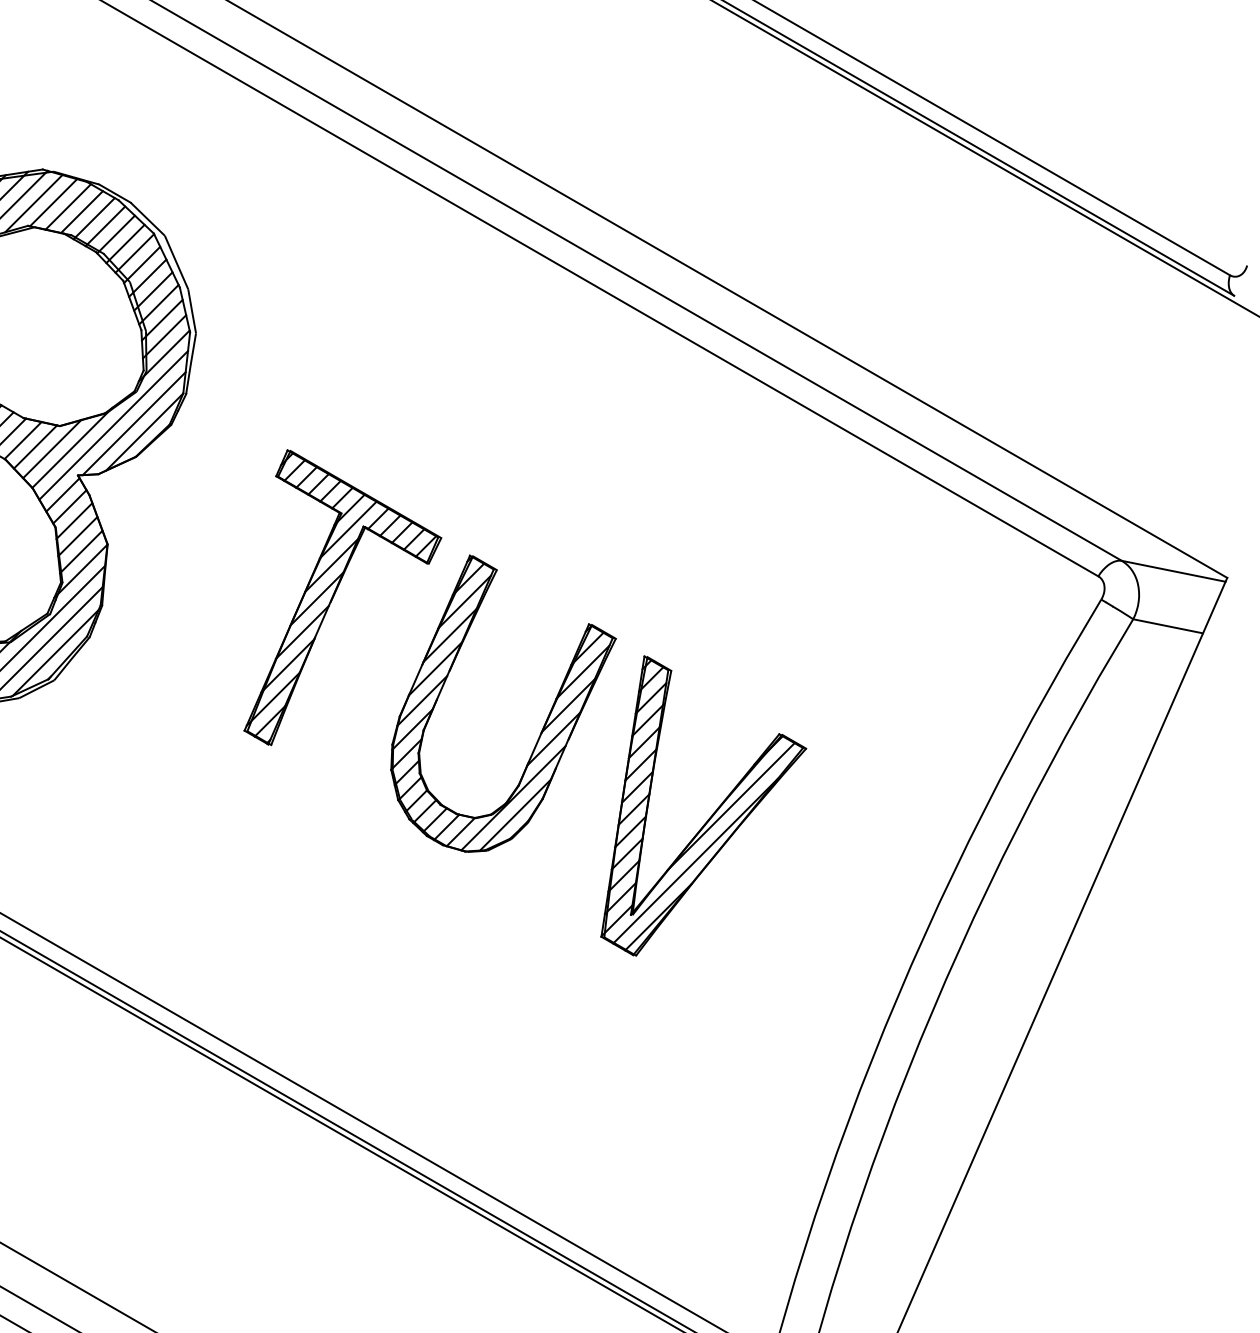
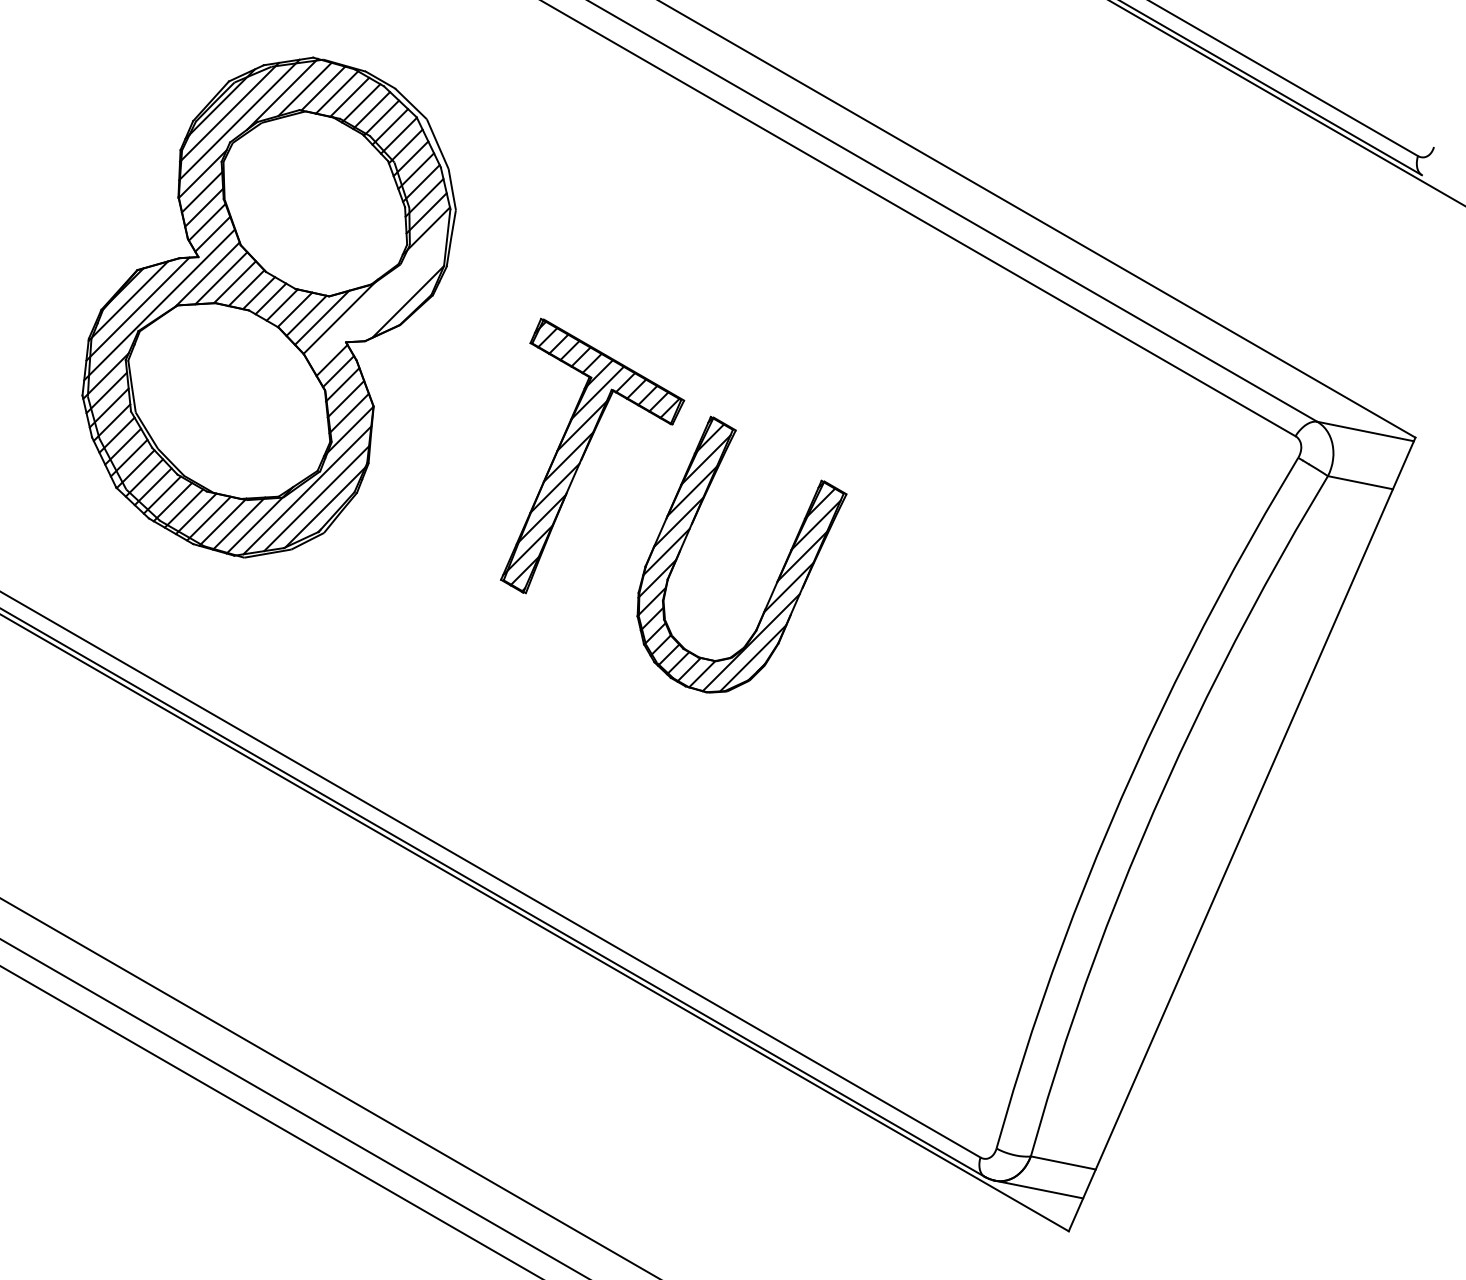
line: (134, 424) -> (398, 294), removed
line: (113, 425) -> (379, 295), removed
part: (713, 812) -> (937, 655), removed

